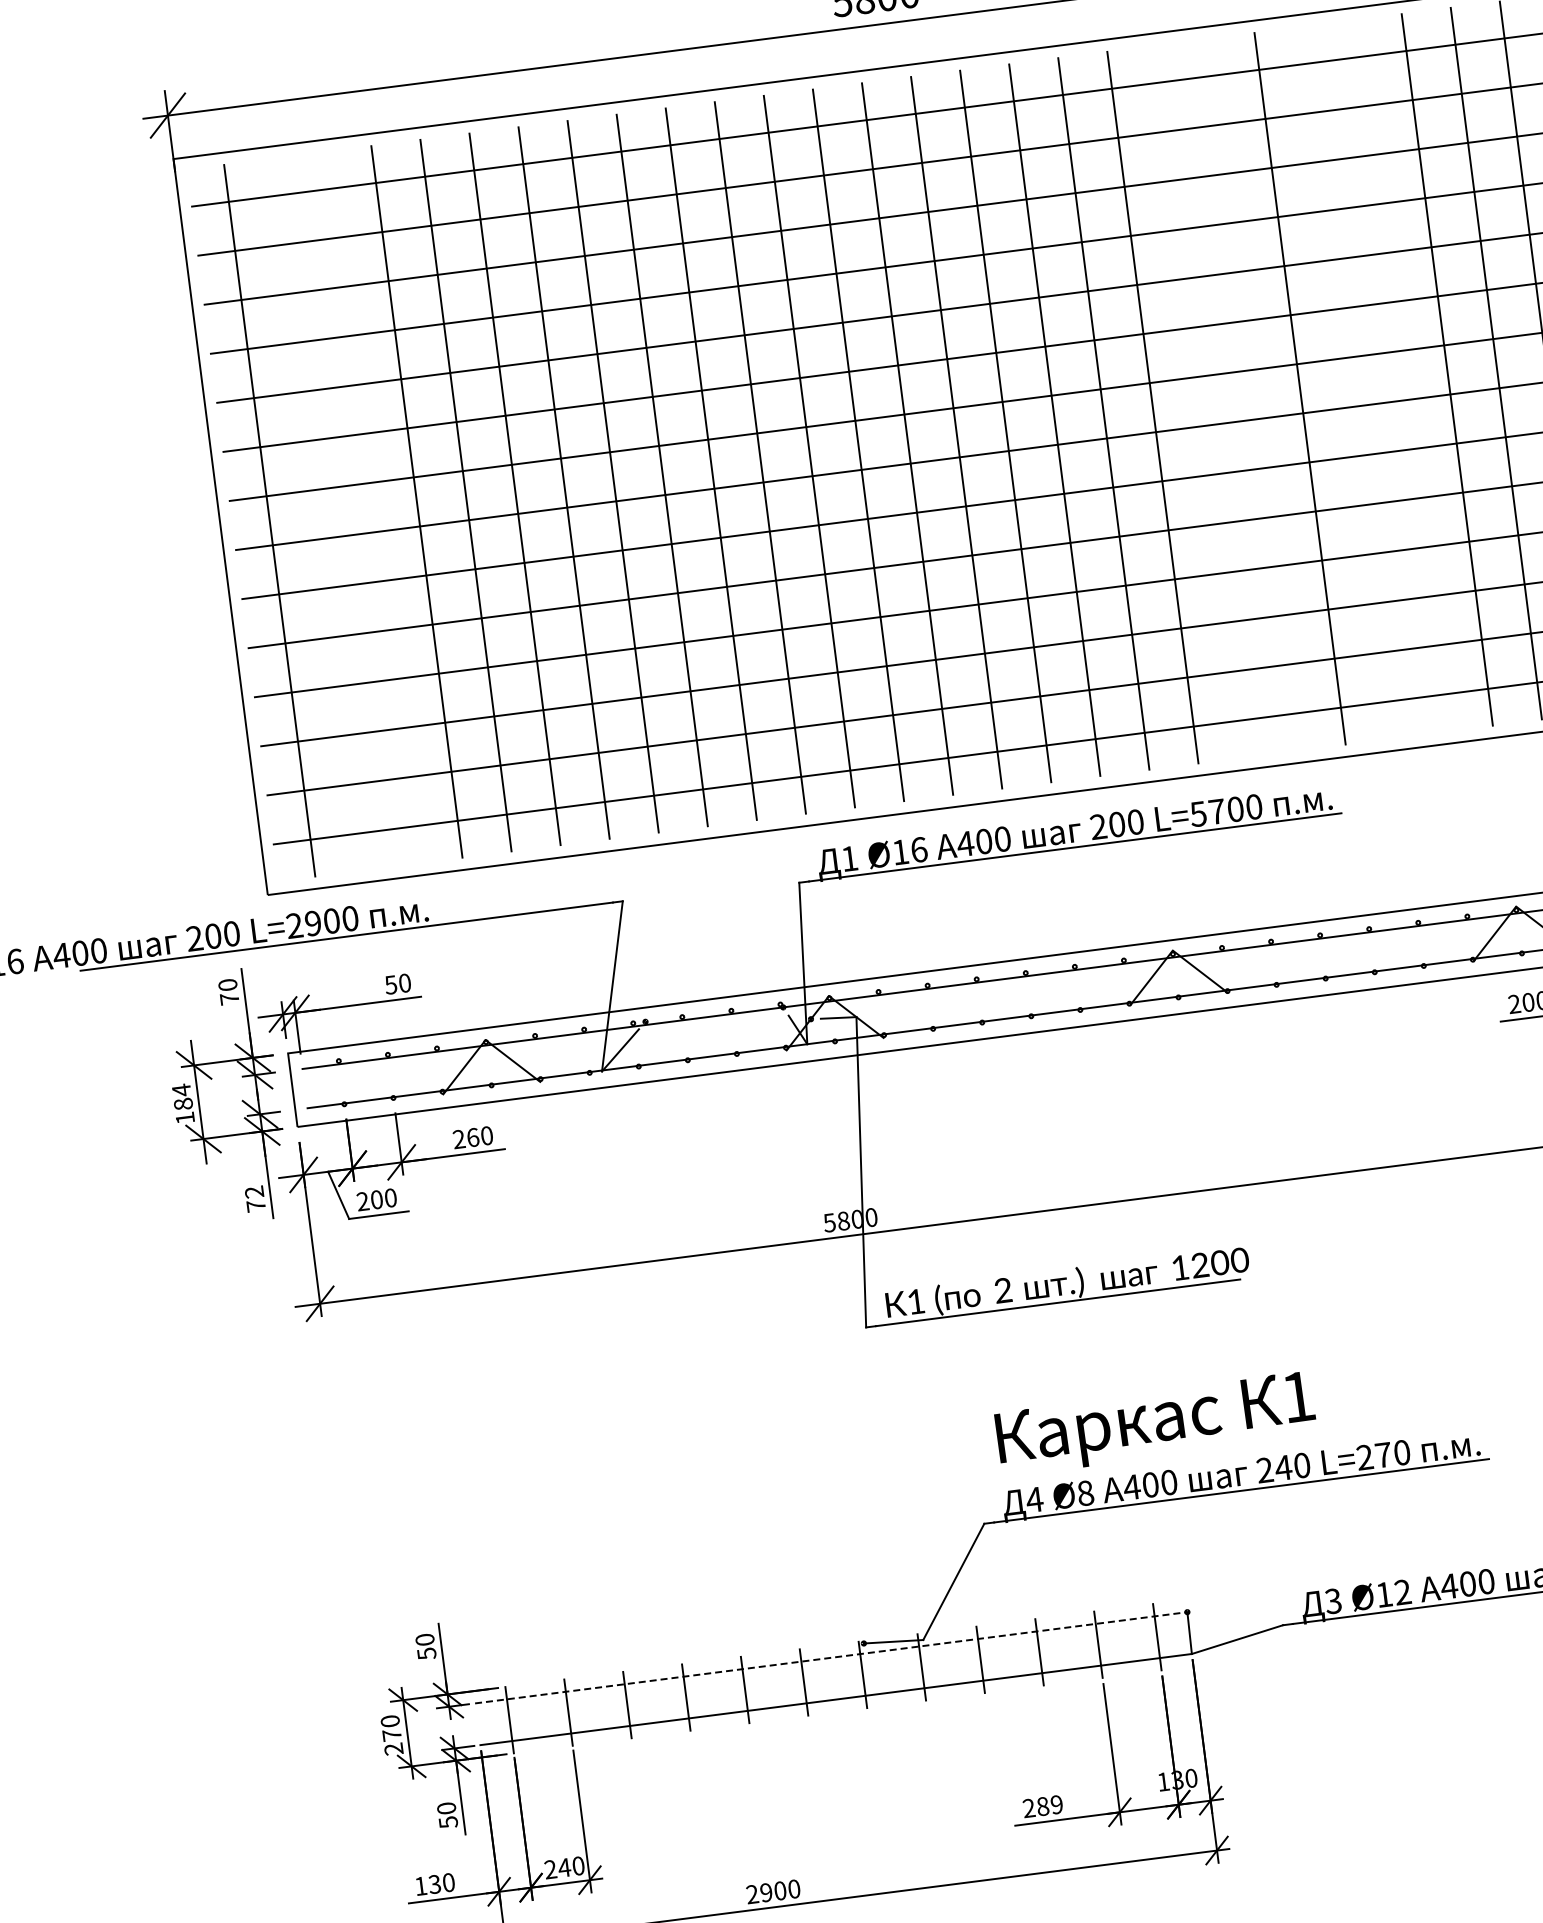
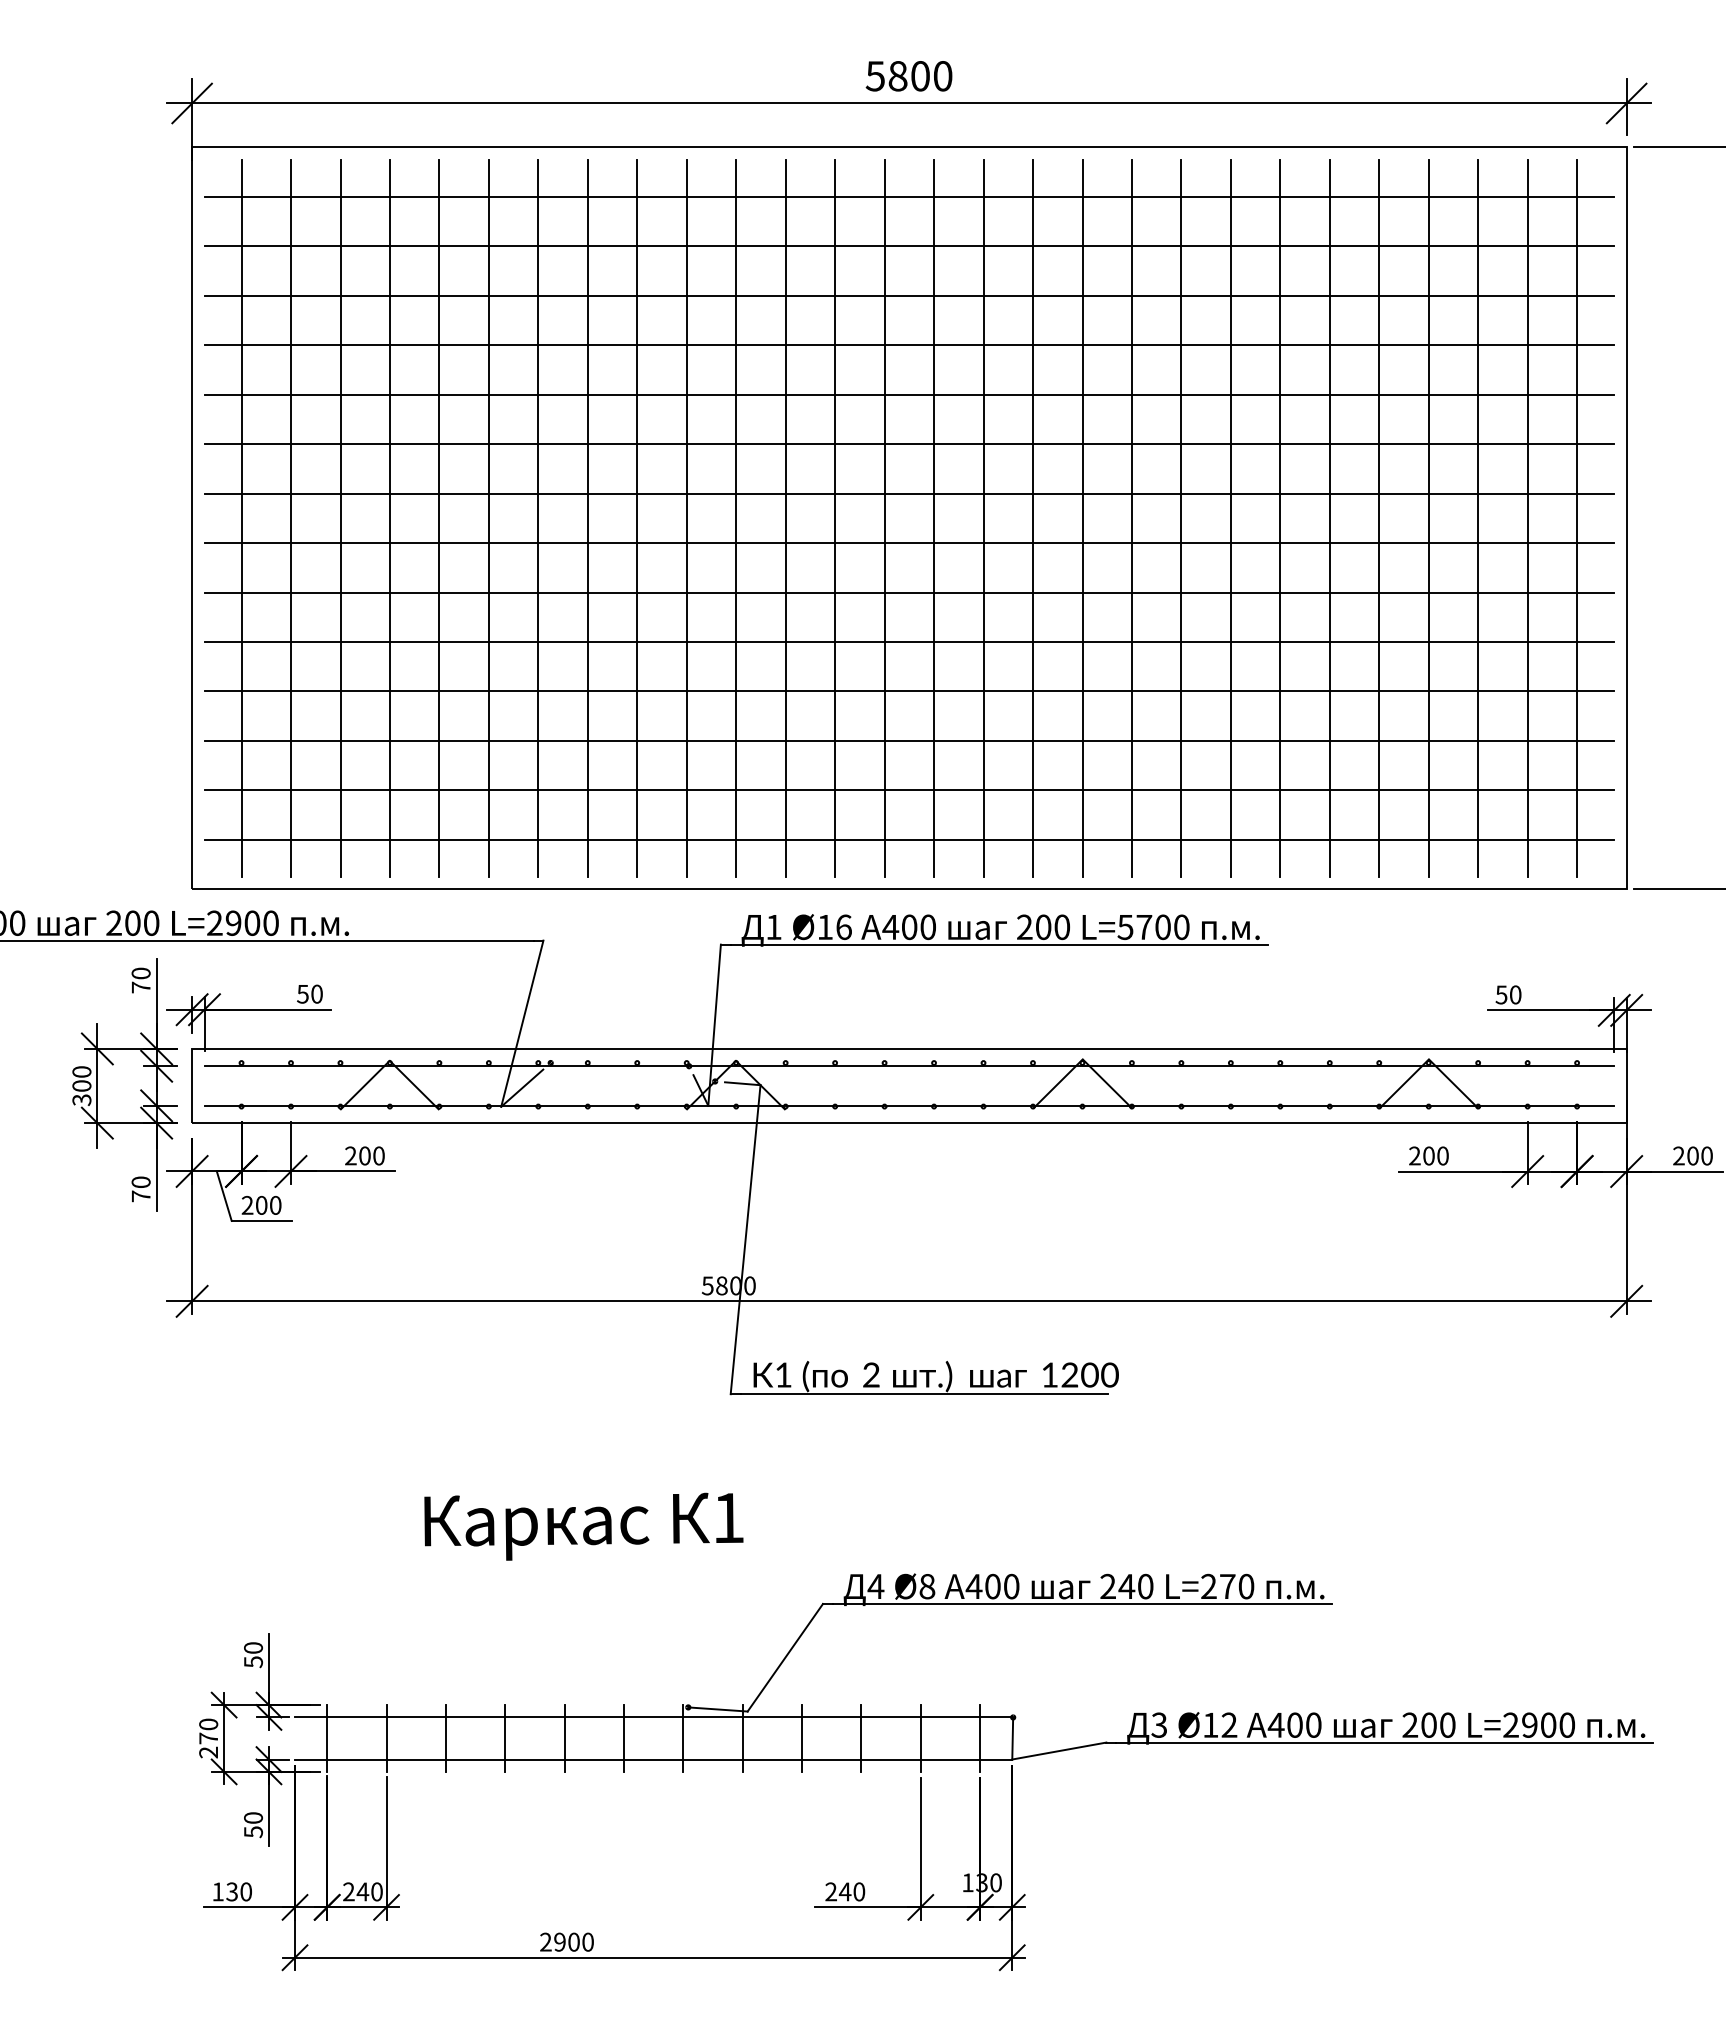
line: (1398, 375) -> (1379, 517), added
line: (1348, 381) -> (1329, 517), added
line: (1250, 394) -> (1230, 517), added
line: (1201, 400) -> (1181, 517), added
line: (367, 507) -> (340, 517), added
line: (319, 513) -> (291, 517), added
text: (182, 1103) -> (81, 1085), 184 -> 300
text: (472, 1137) -> (364, 1155), 260 -> 200
text: (253, 1192) -> (140, 1182), 72 -> 70
text: (1155, 1423) -> (583, 1526), moved
line: (830, 1657) -> (653, 1717), dashed -> solid
text: (1049, 1805) -> (851, 1891), 289 -> 240

